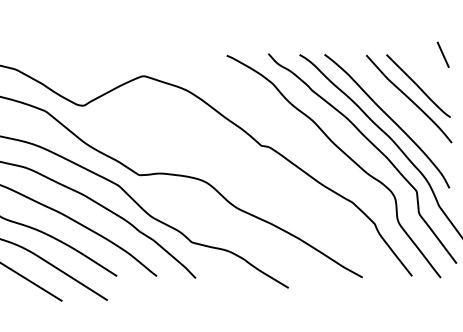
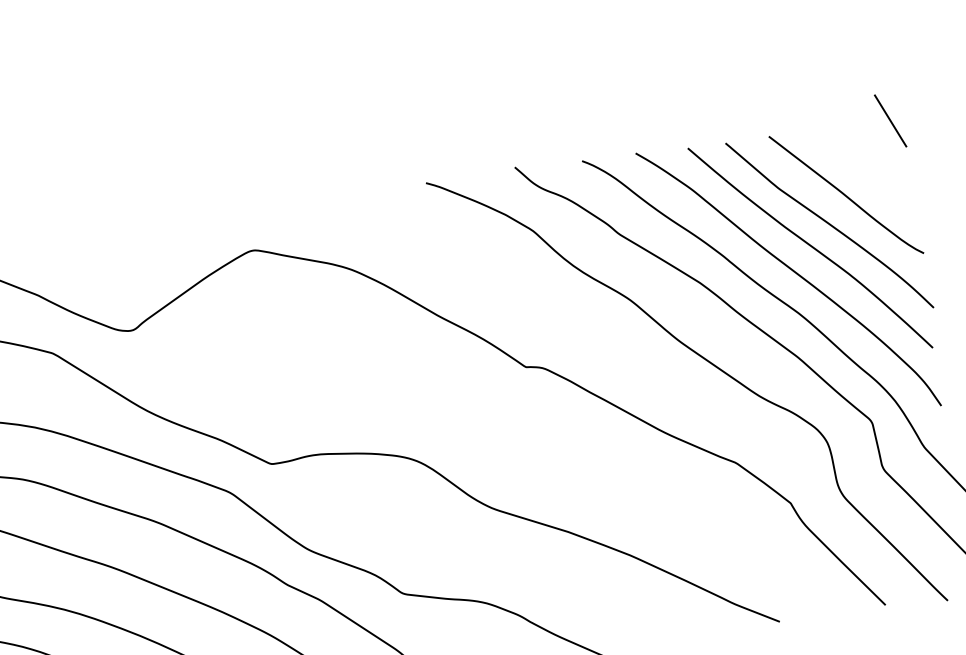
curve: (398, 107) -> (809, 246), added

